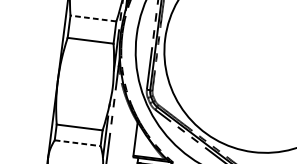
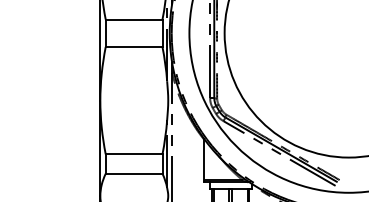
line: (92, 18) -> (133, 19), dashed -> solid
line: (78, 143) -> (134, 173), dashed -> solid

